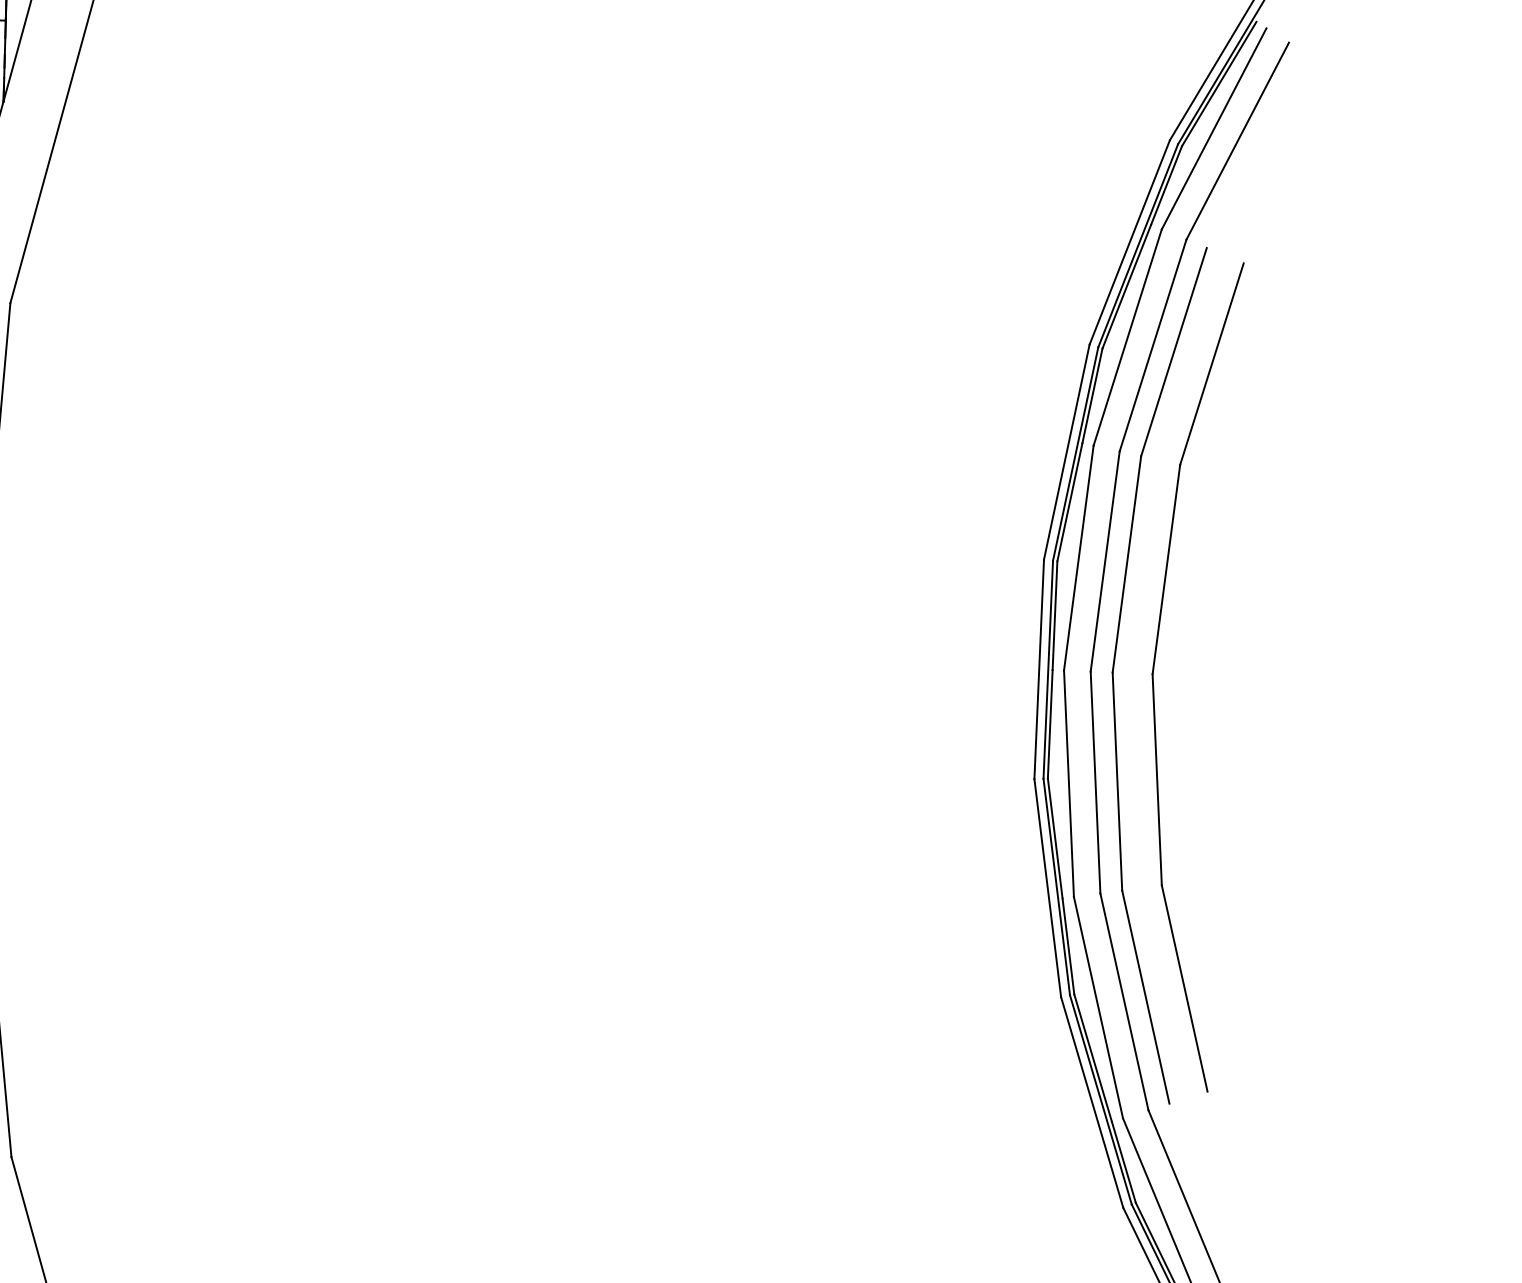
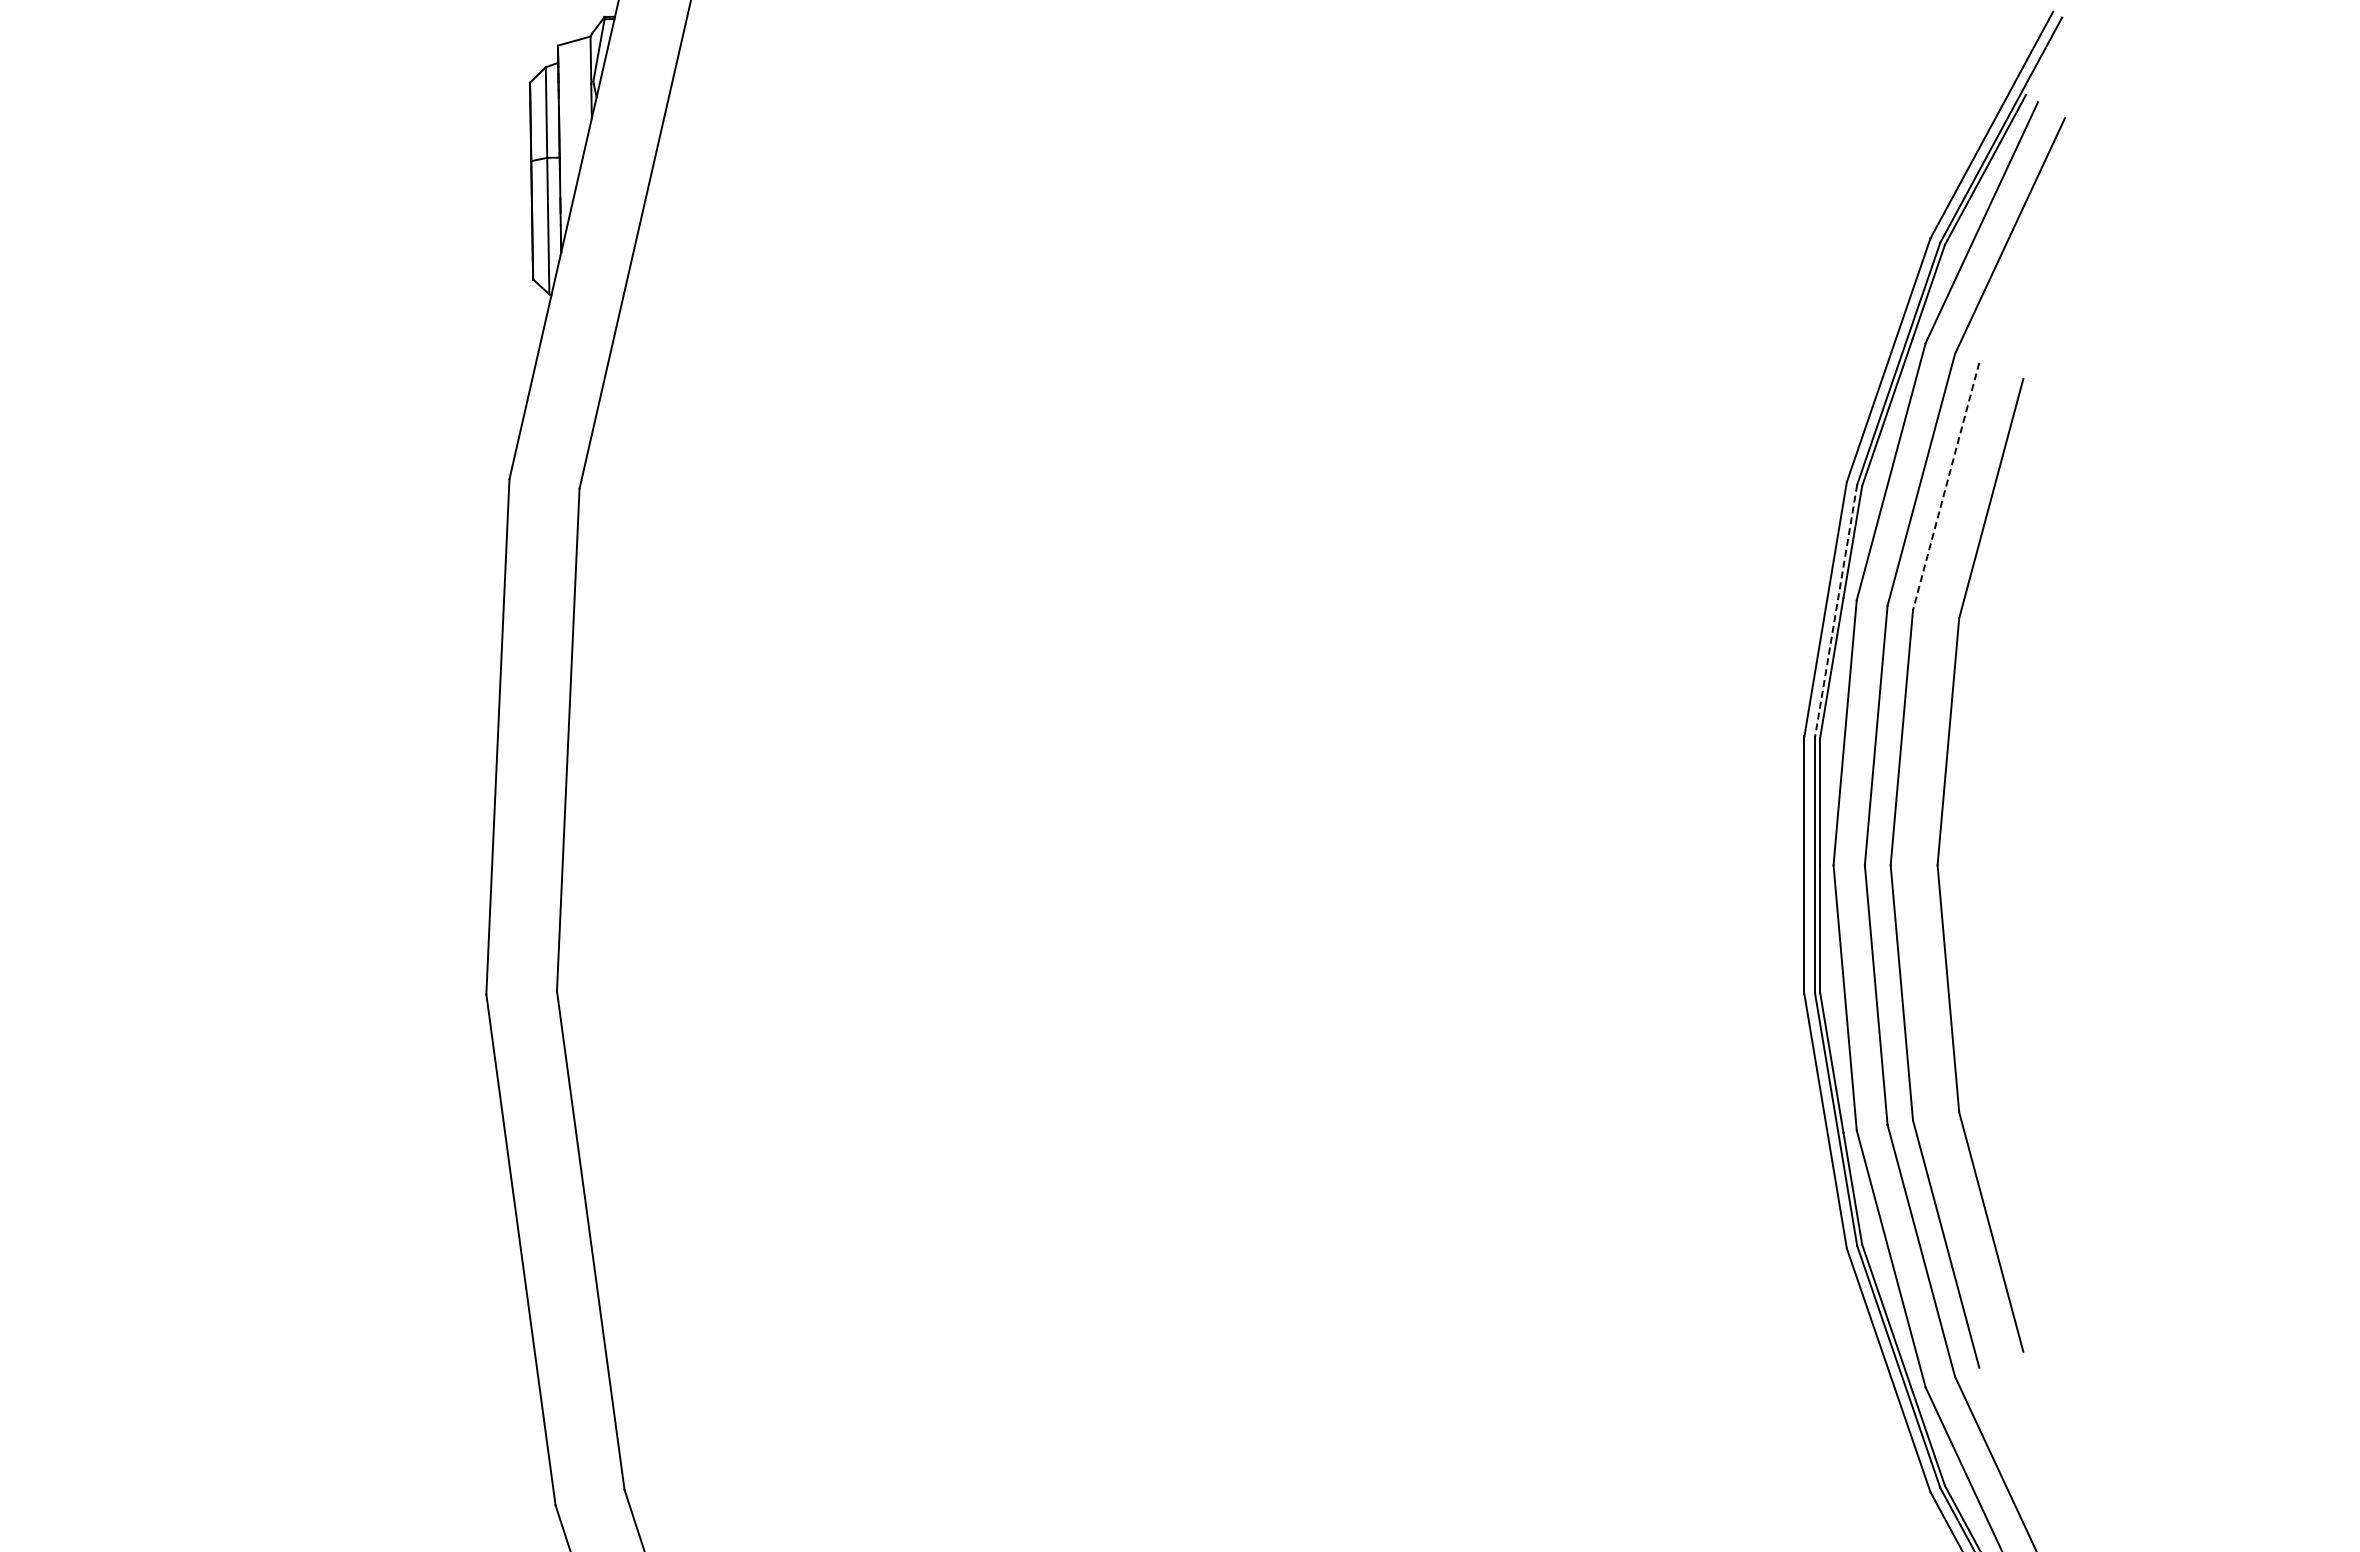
line: (1174, 352) -> (1946, 486), solid -> dashed
line: (1075, 454) -> (1836, 611), solid -> dashed

